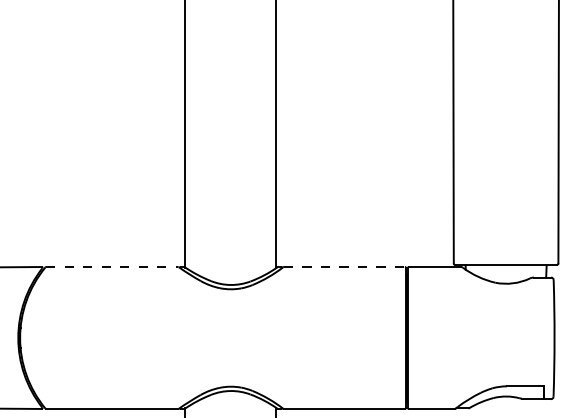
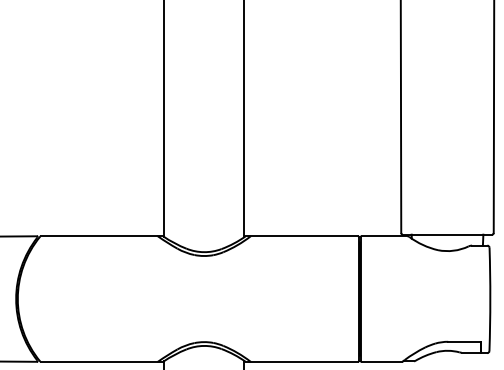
line: (112, 267) -> (99, 236), dashed -> solid
line: (345, 267) -> (305, 236), dashed -> solid

